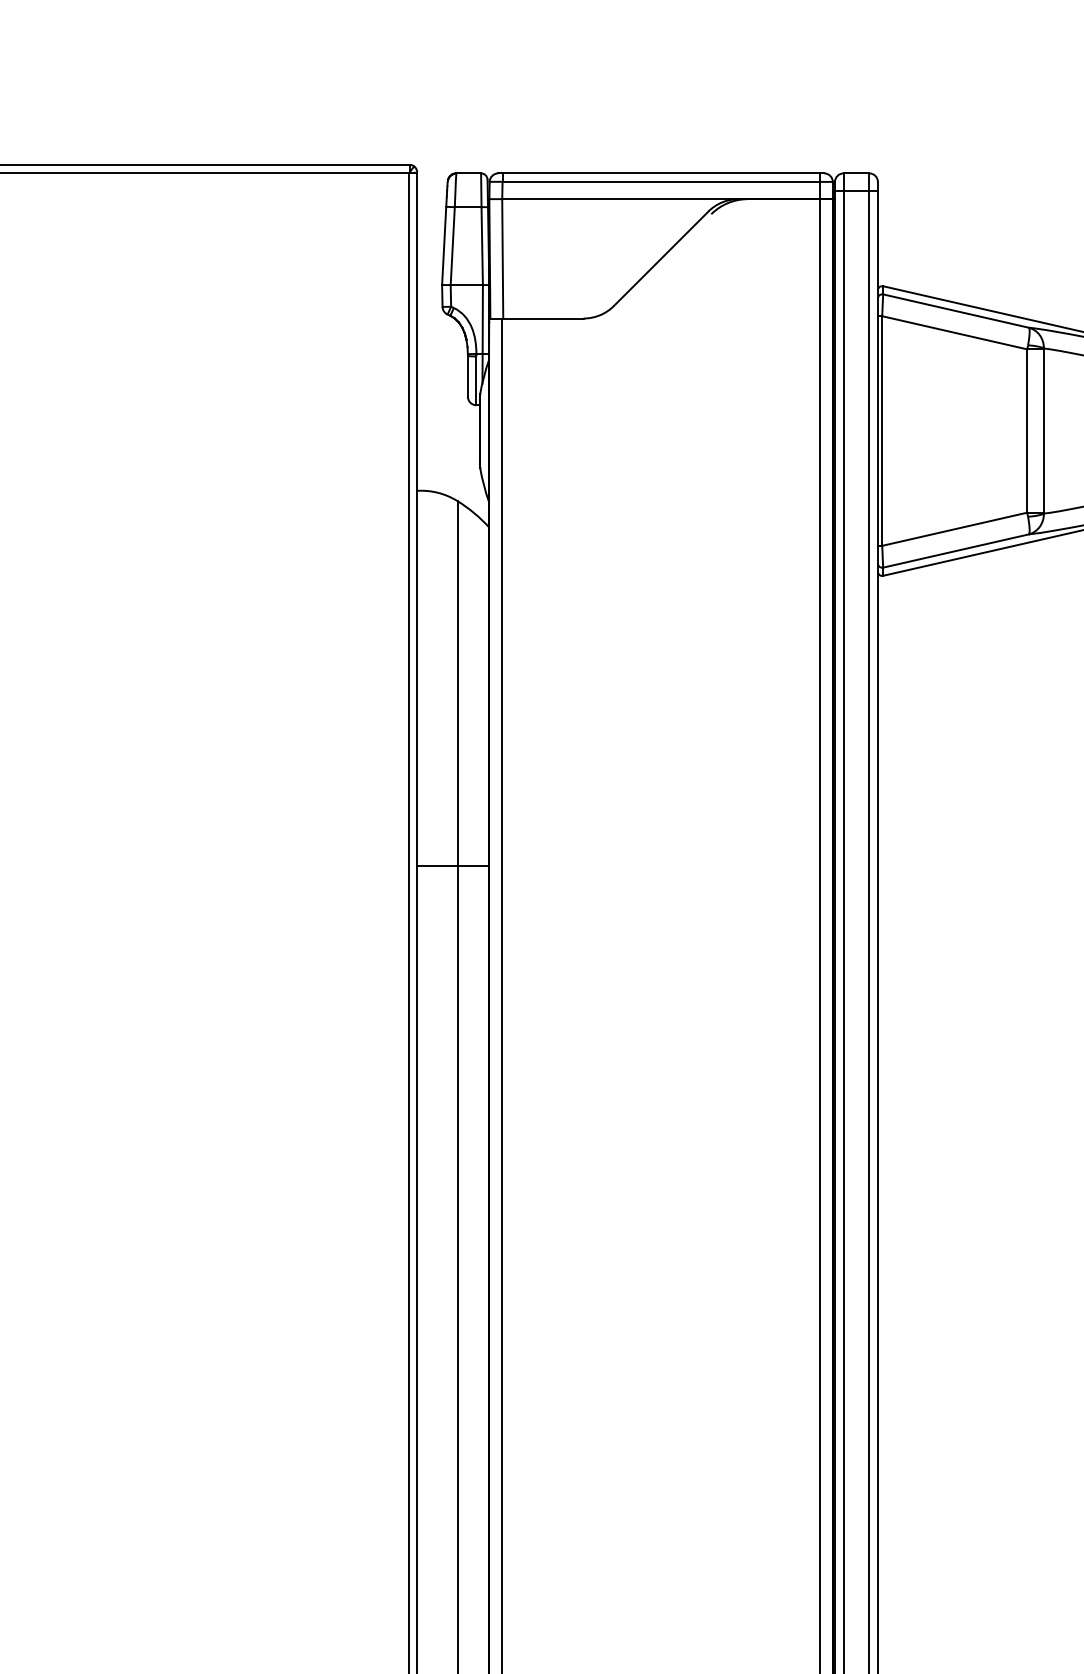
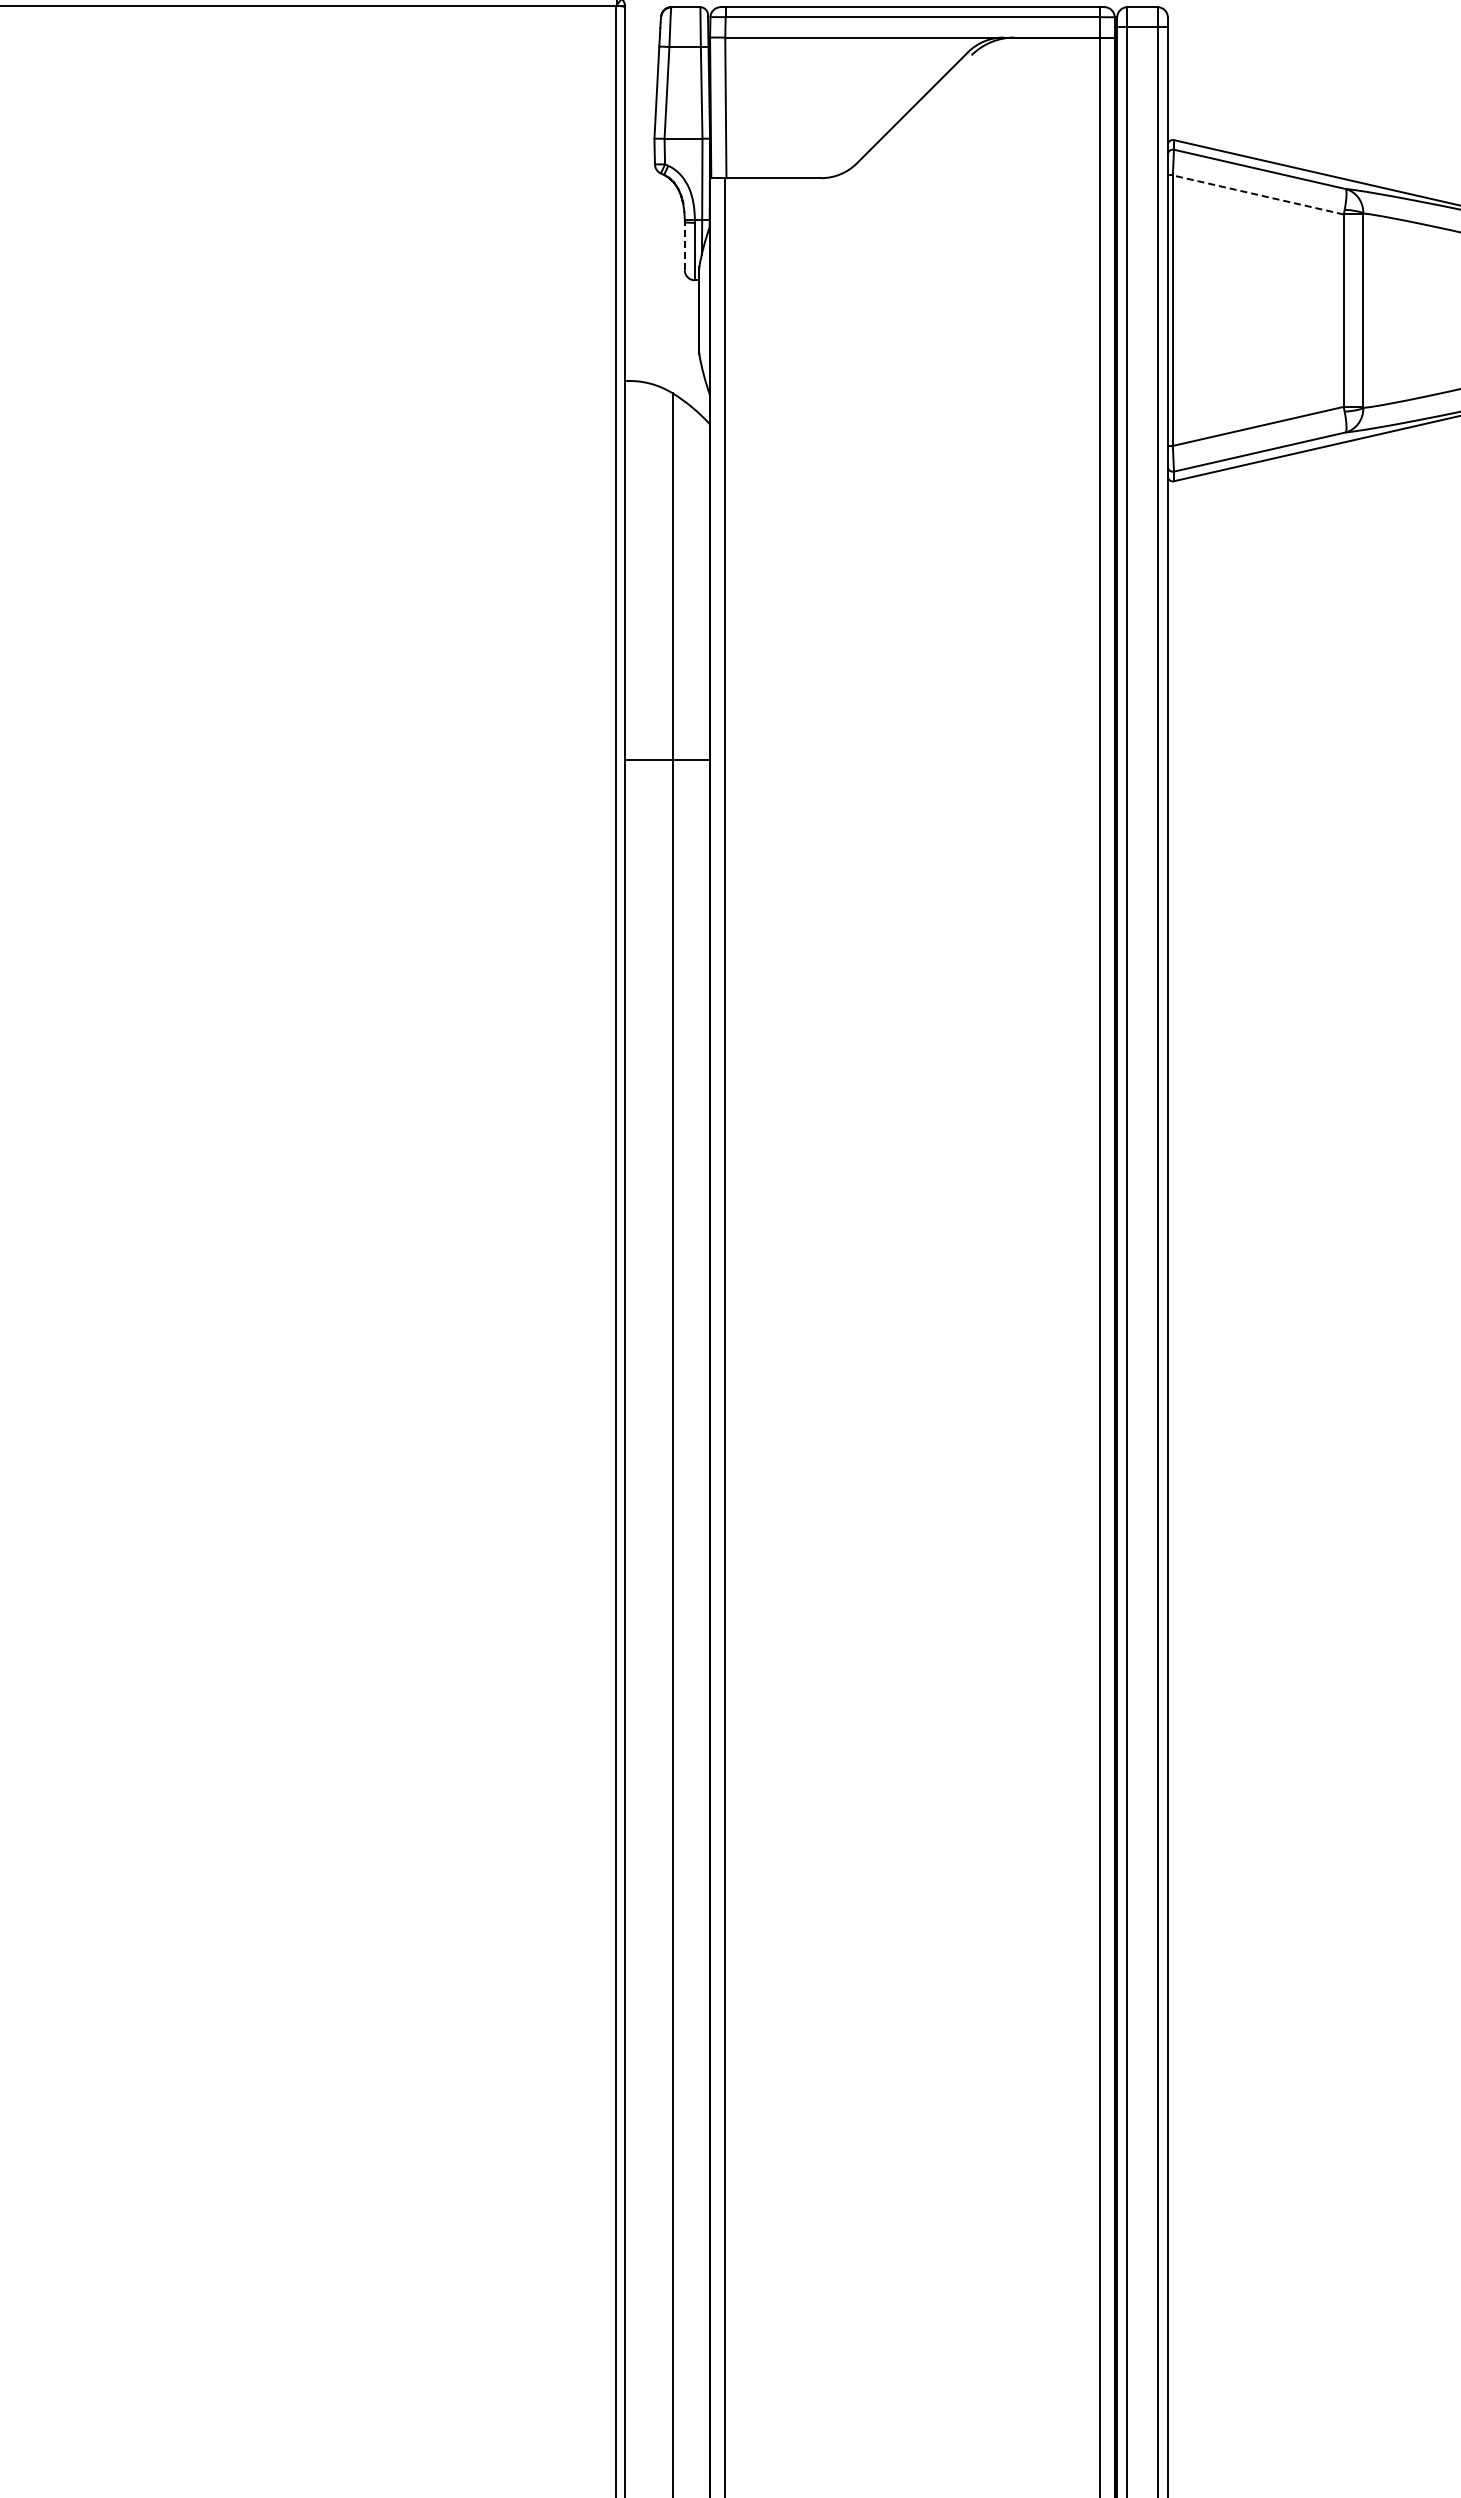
line: (954, 332) -> (1258, 194), solid -> dashed
line: (467, 374) -> (684, 244), solid -> dashed
line: (453, 865) -> (667, 759), moved

